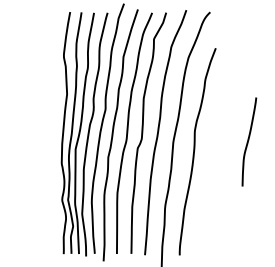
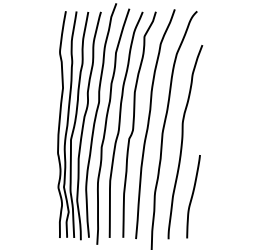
curve: (249, 140) -> (193, 195), moved

